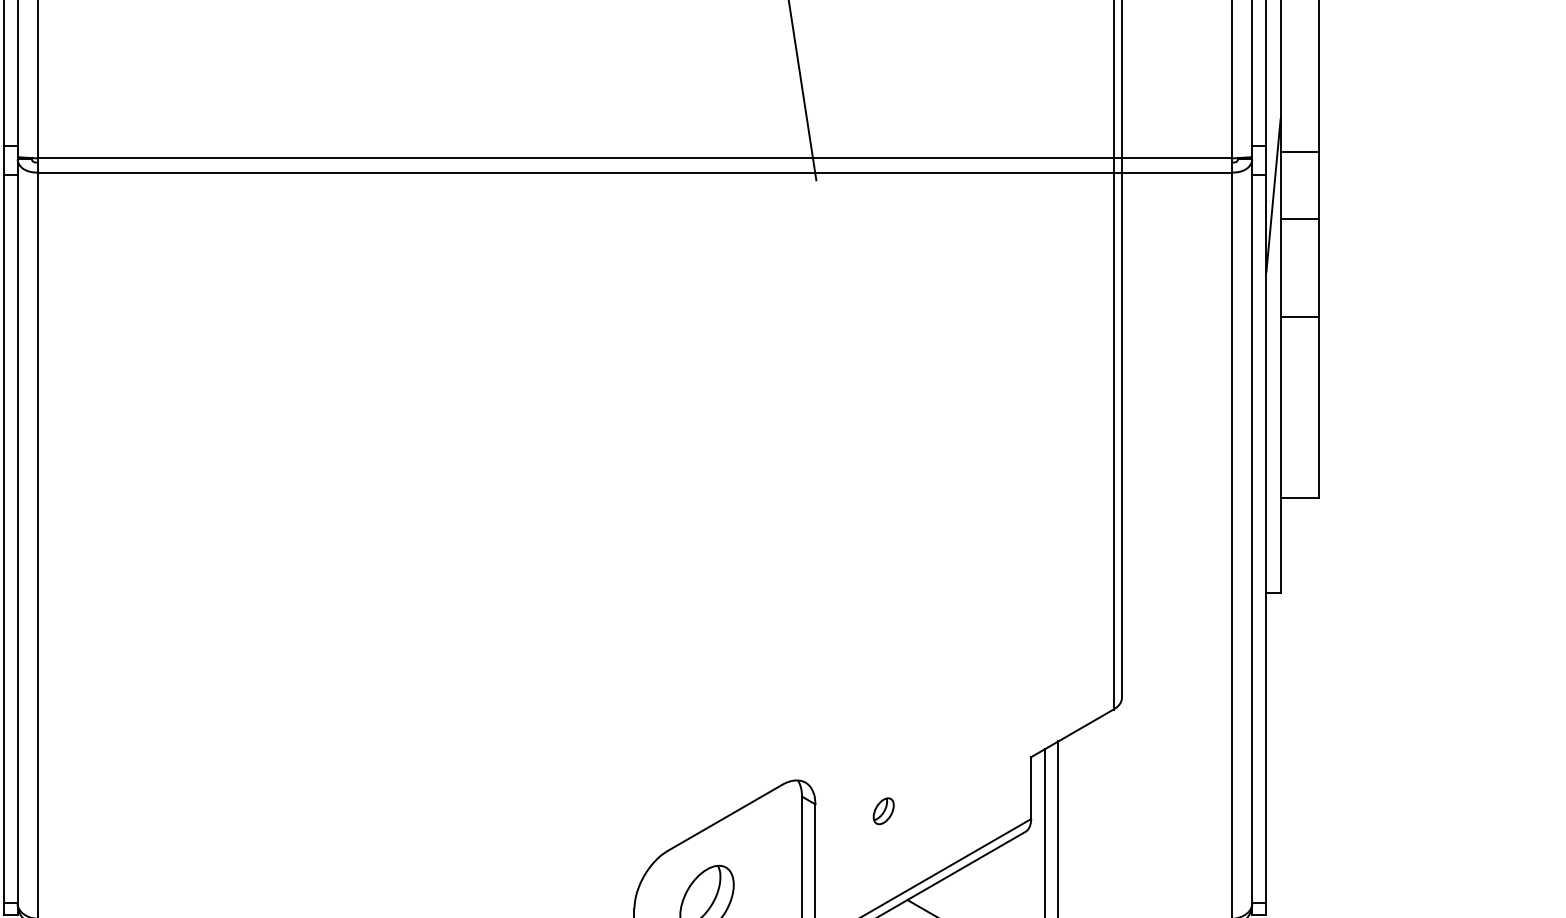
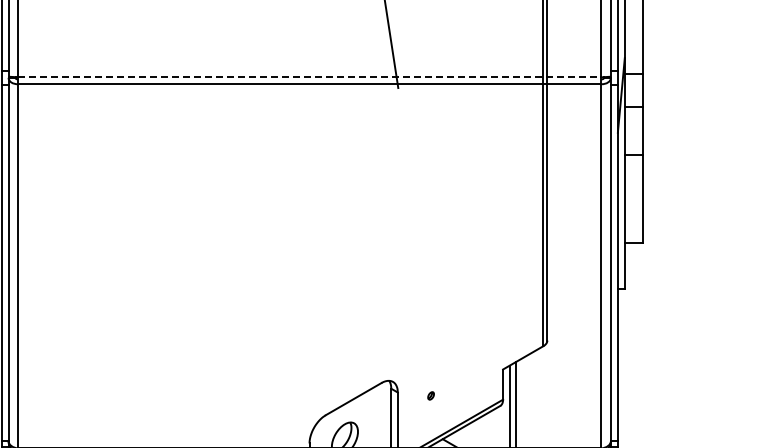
line: (636, 158) -> (310, 77), solid -> dashed
part: (882, 810) -> (430, 395), size x0.6

